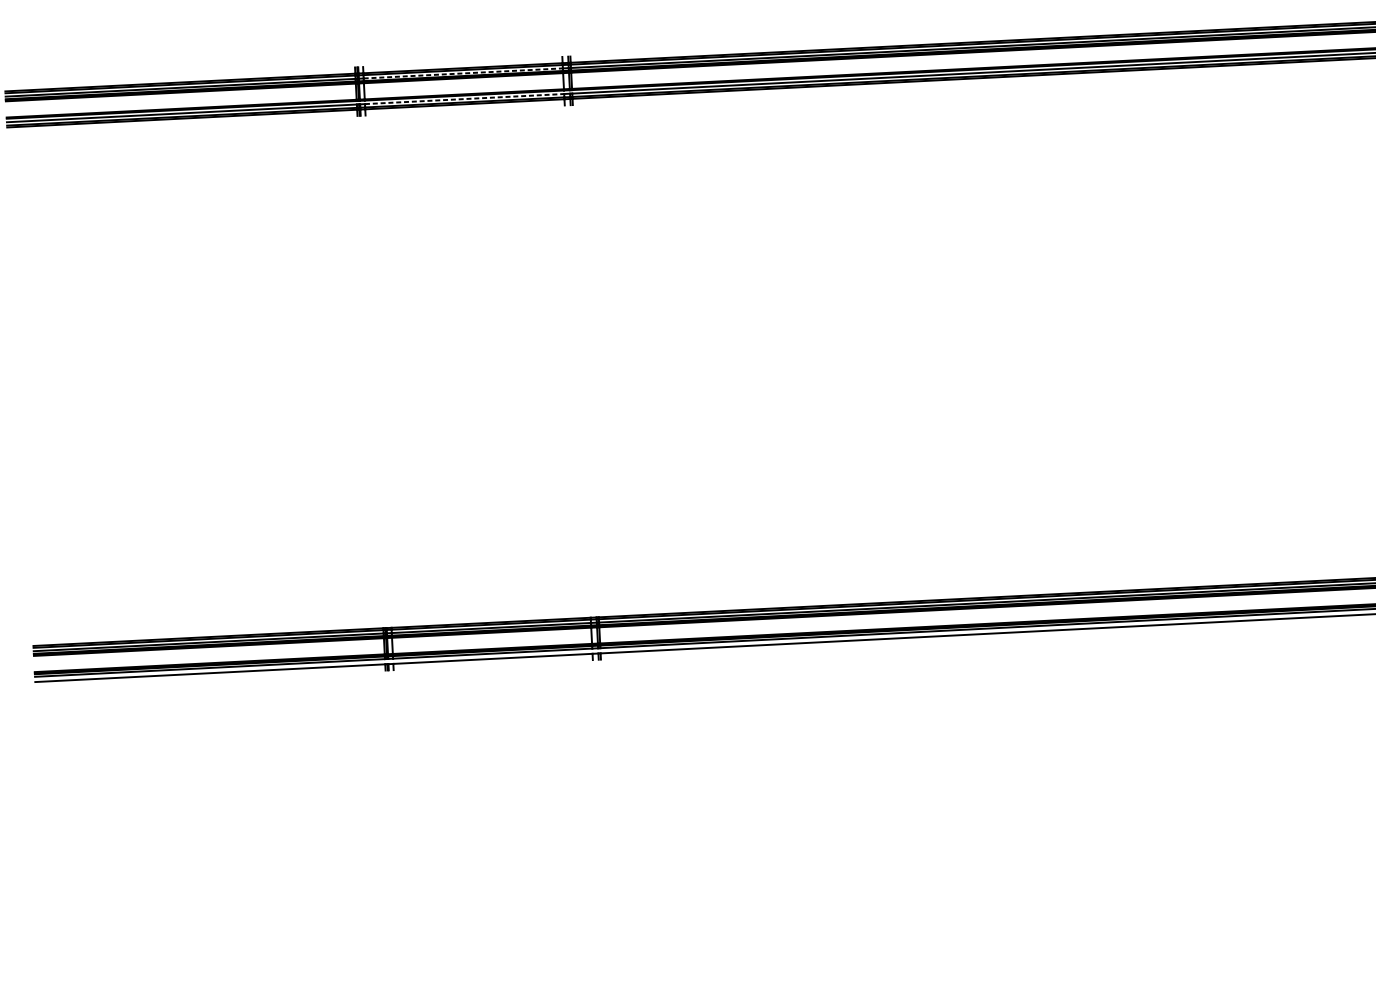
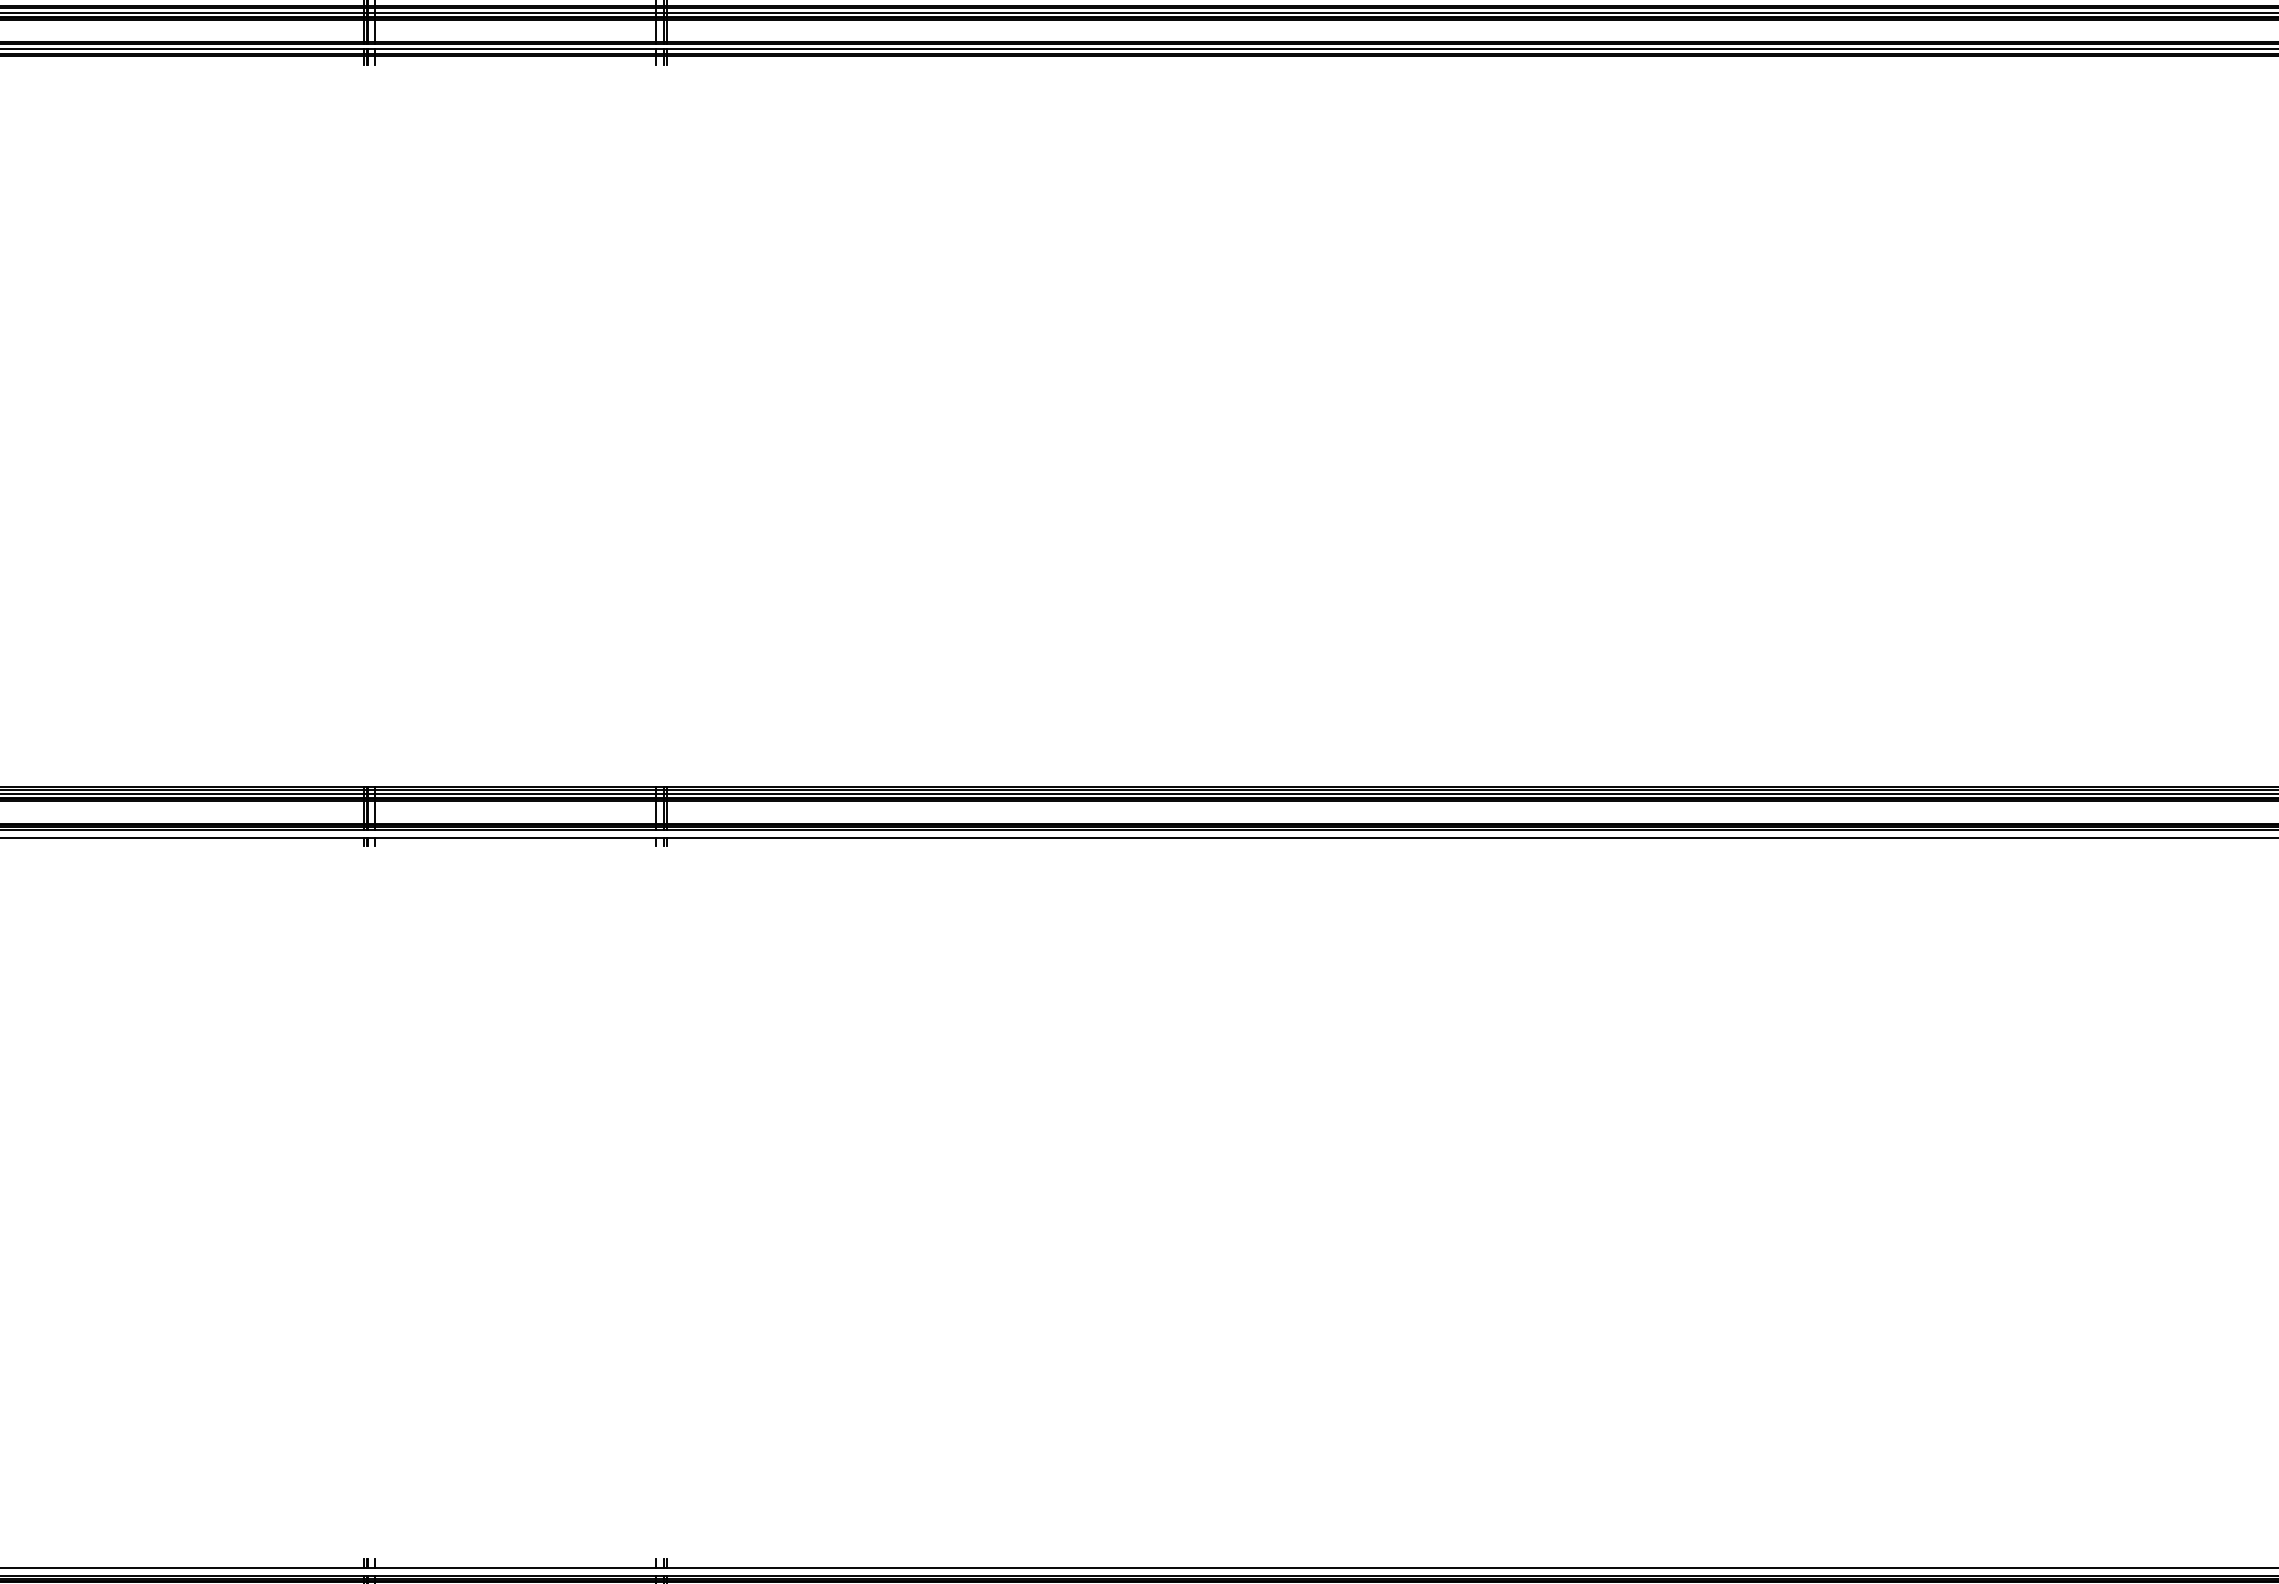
line: (463, 73) -> (515, 12), dashed -> solid
line: (464, 99) -> (515, 49), dashed -> solid

